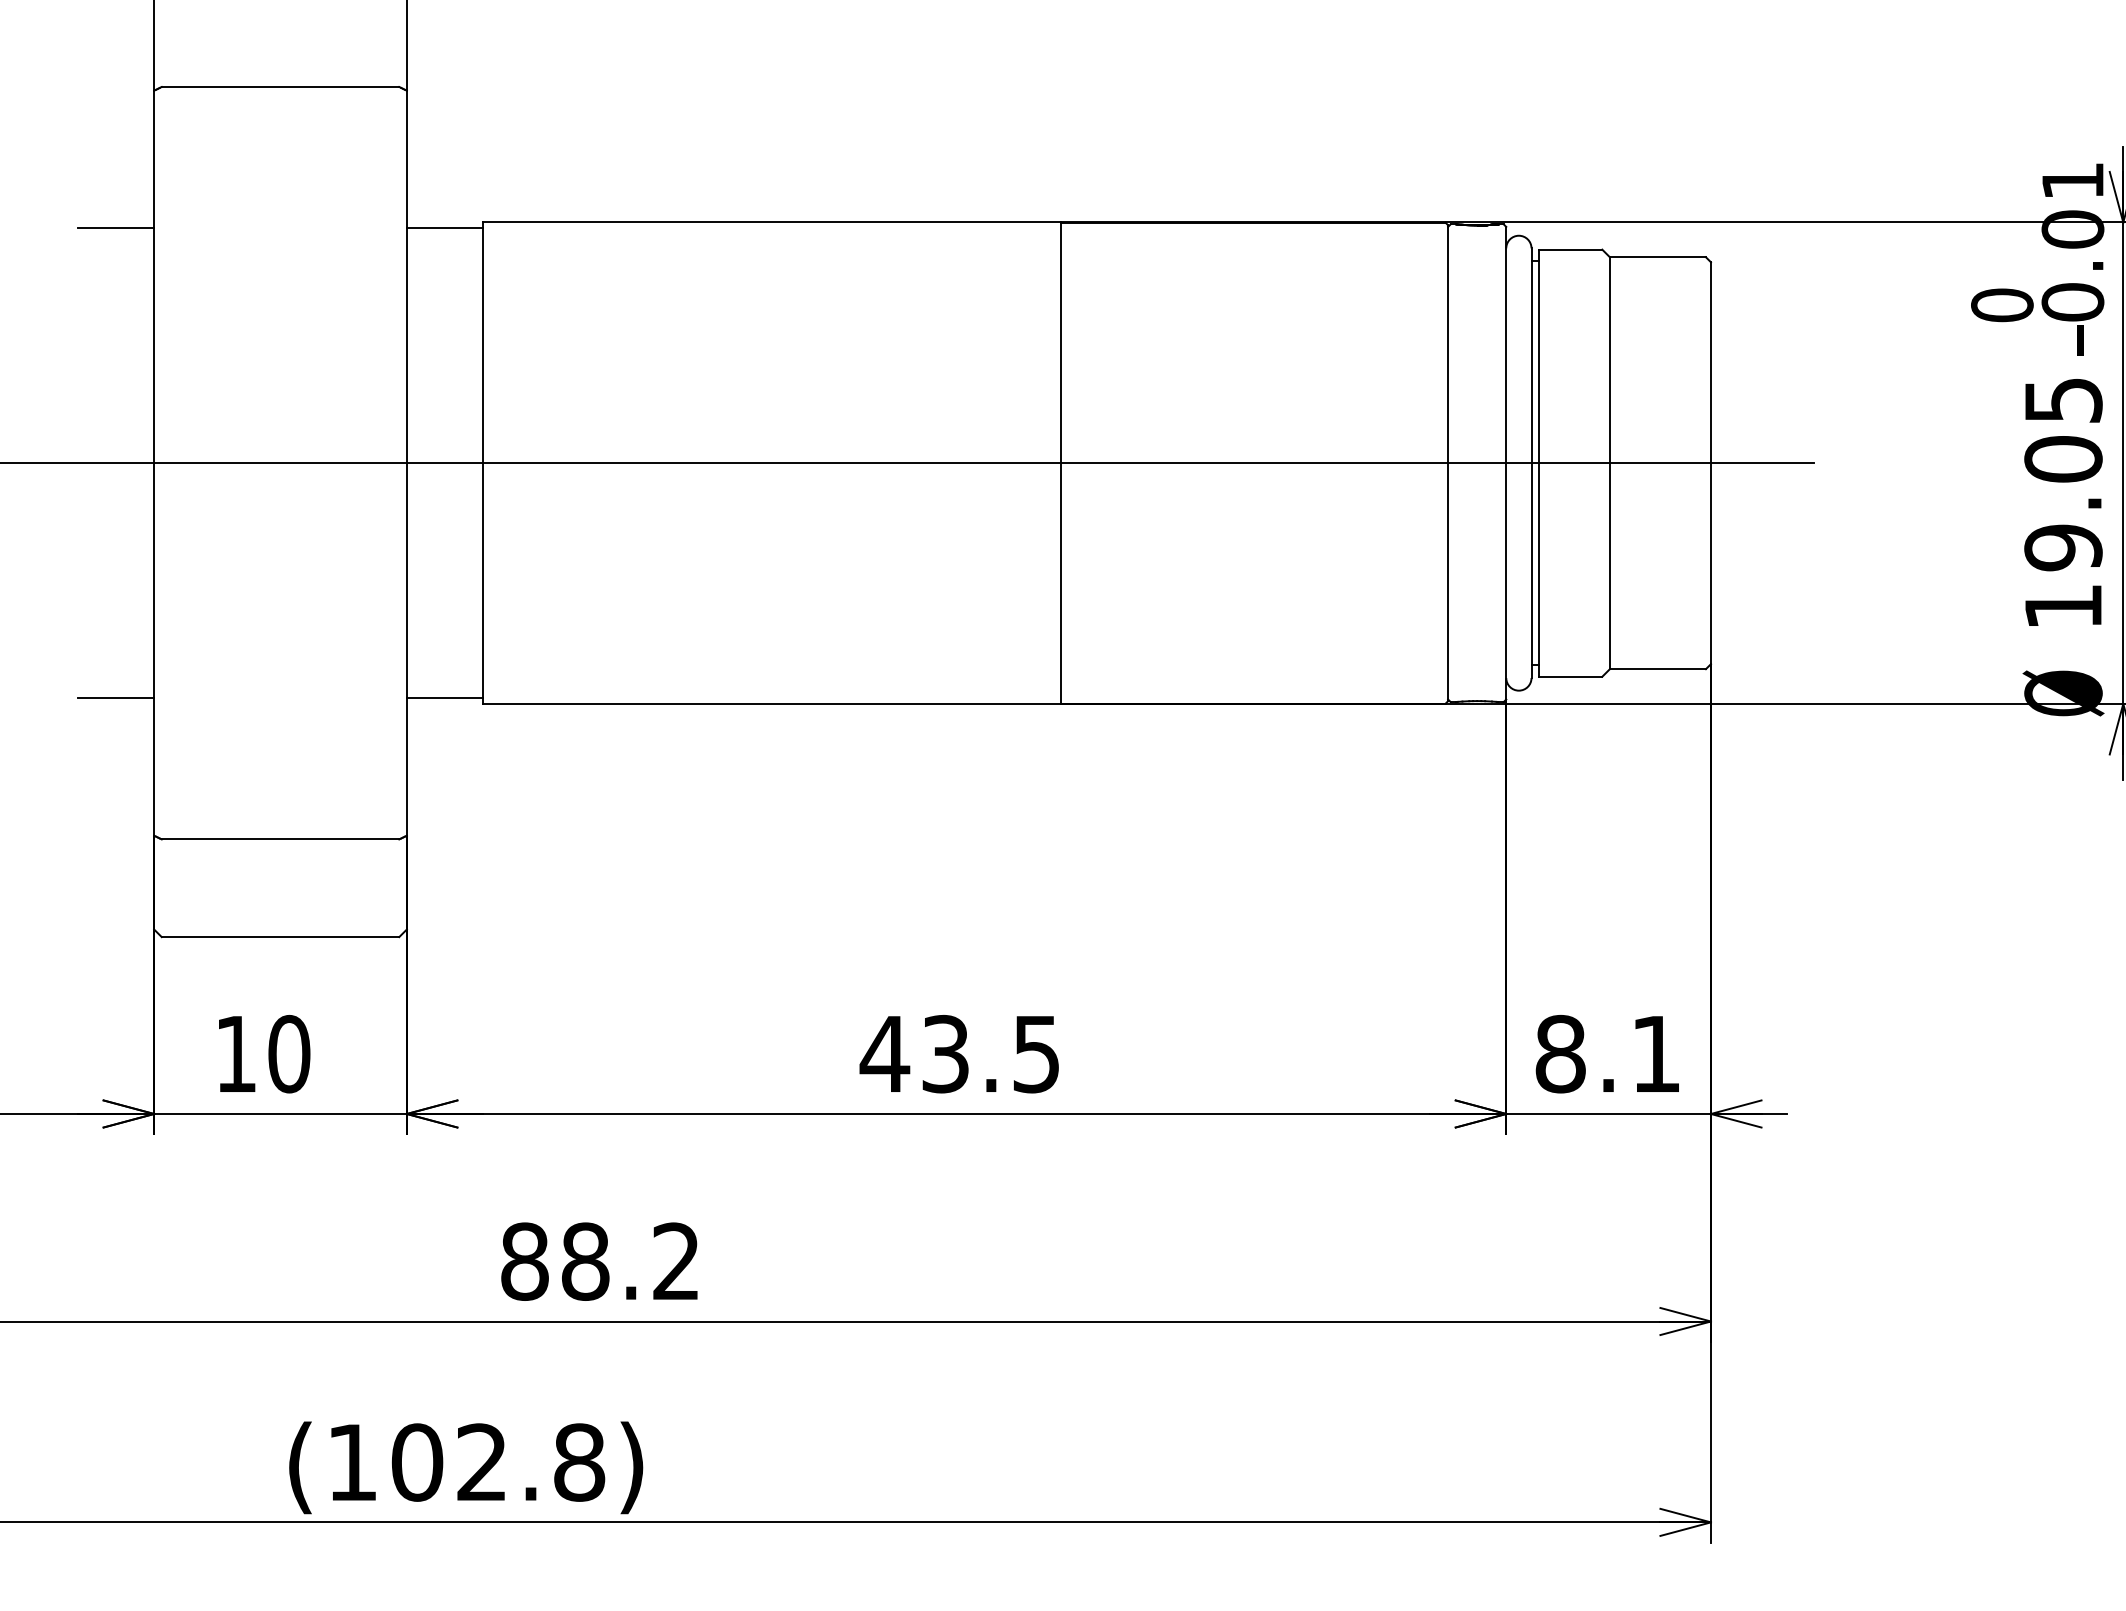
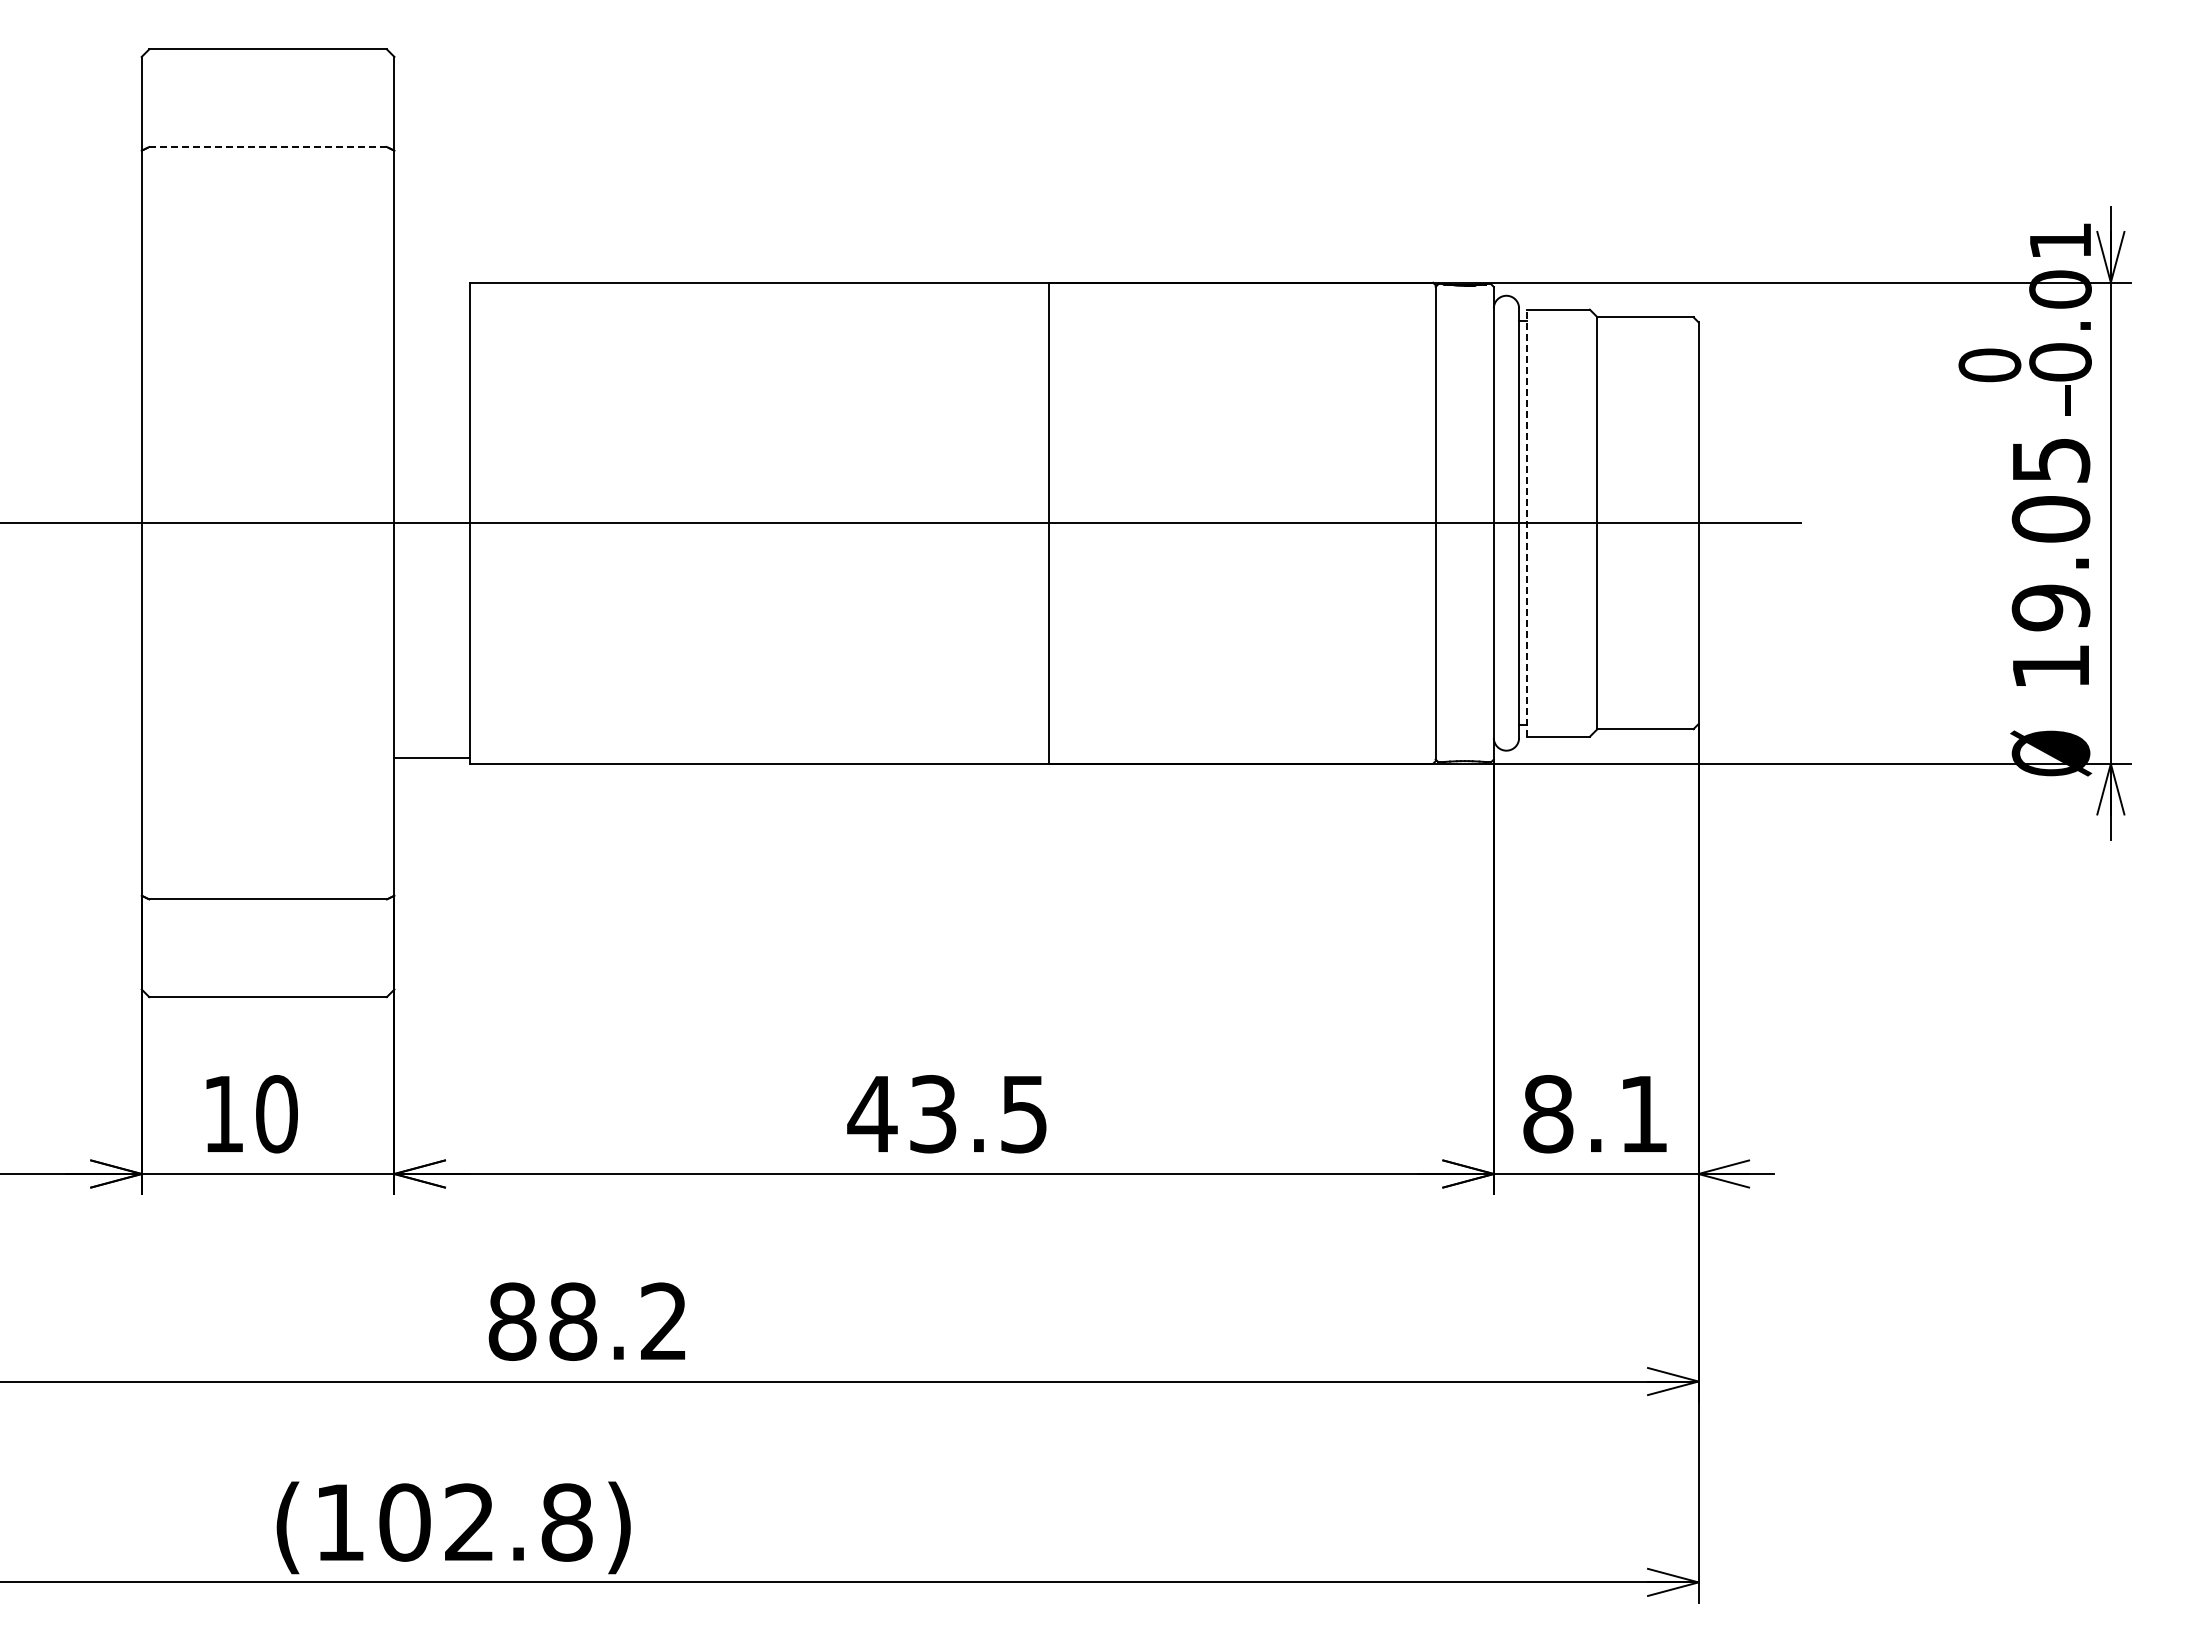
line: (280, 87) -> (268, 147), solid -> dashed
line: (115, 228) -> (103, 288), removed
line: (444, 228) -> (432, 288), removed
line: (1538, 463) -> (1526, 523), solid -> dashed
line: (115, 698) -> (103, 758), removed

